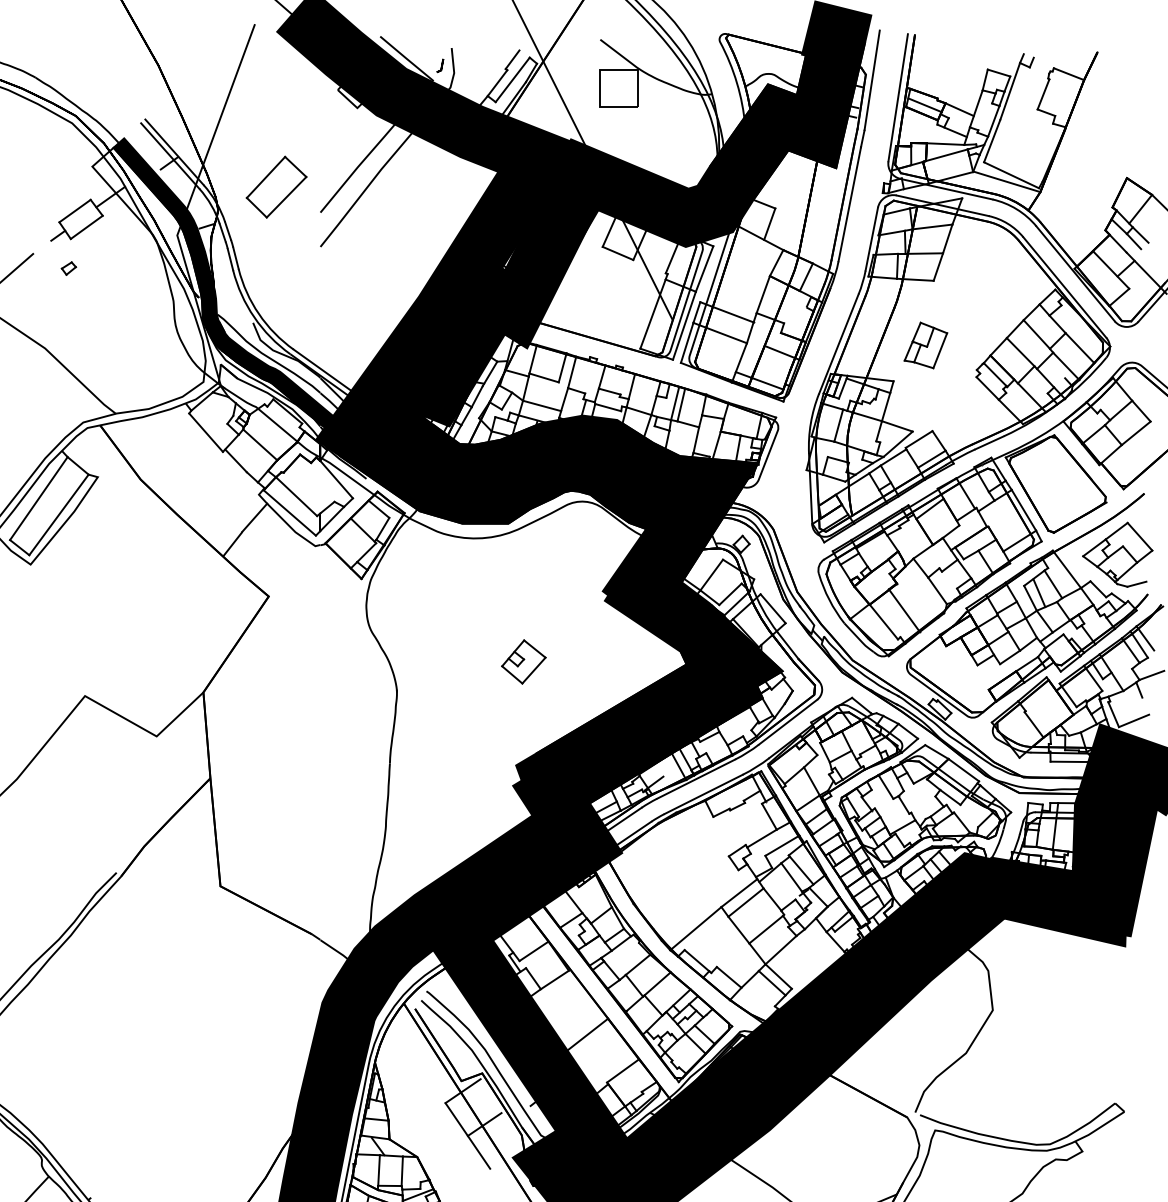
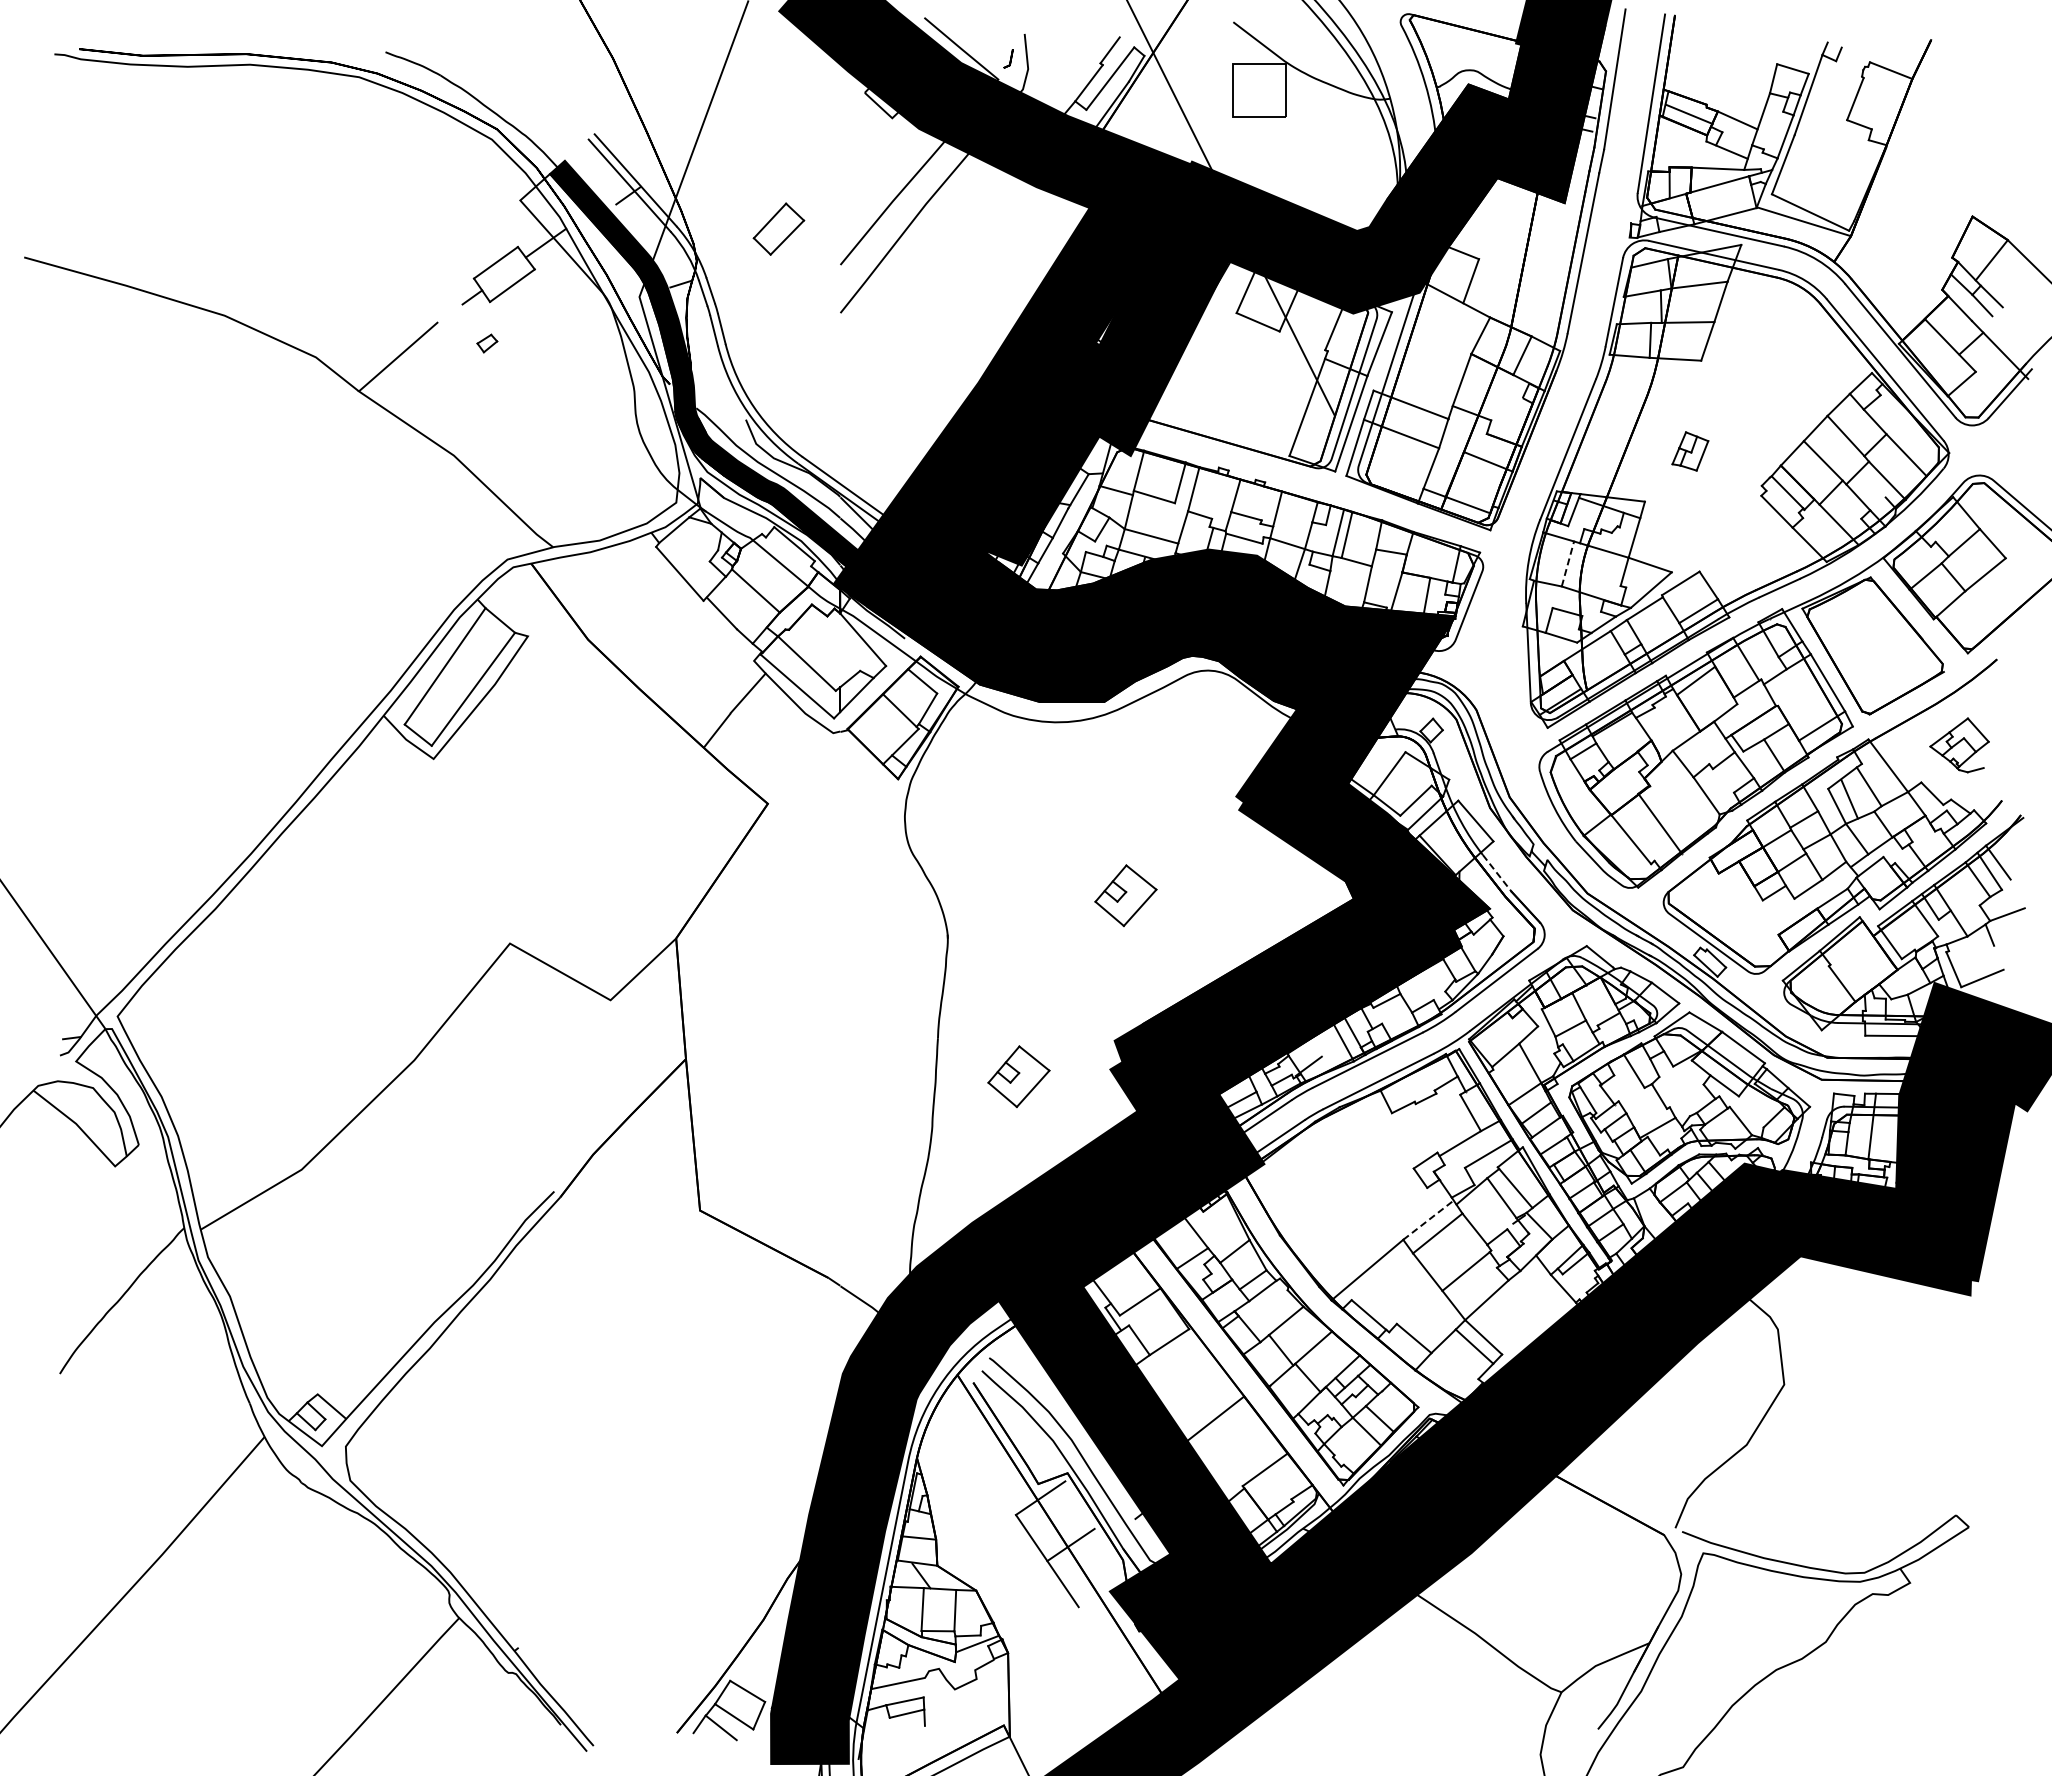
part: (276, 186) -> (778, 228), size x0.6
part: (926, 345) -> (1690, 451), size x0.6
line: (839, 425) -> (1568, 563), solid -> dashed
part: (1117, 554) -> (1959, 745), size x0.6
line: (788, 646) -> (1497, 873), solid -> dashed
part: (447, 790) -> (1018, 1076), added
line: (739, 893) -> (1428, 1220), solid -> dashed

